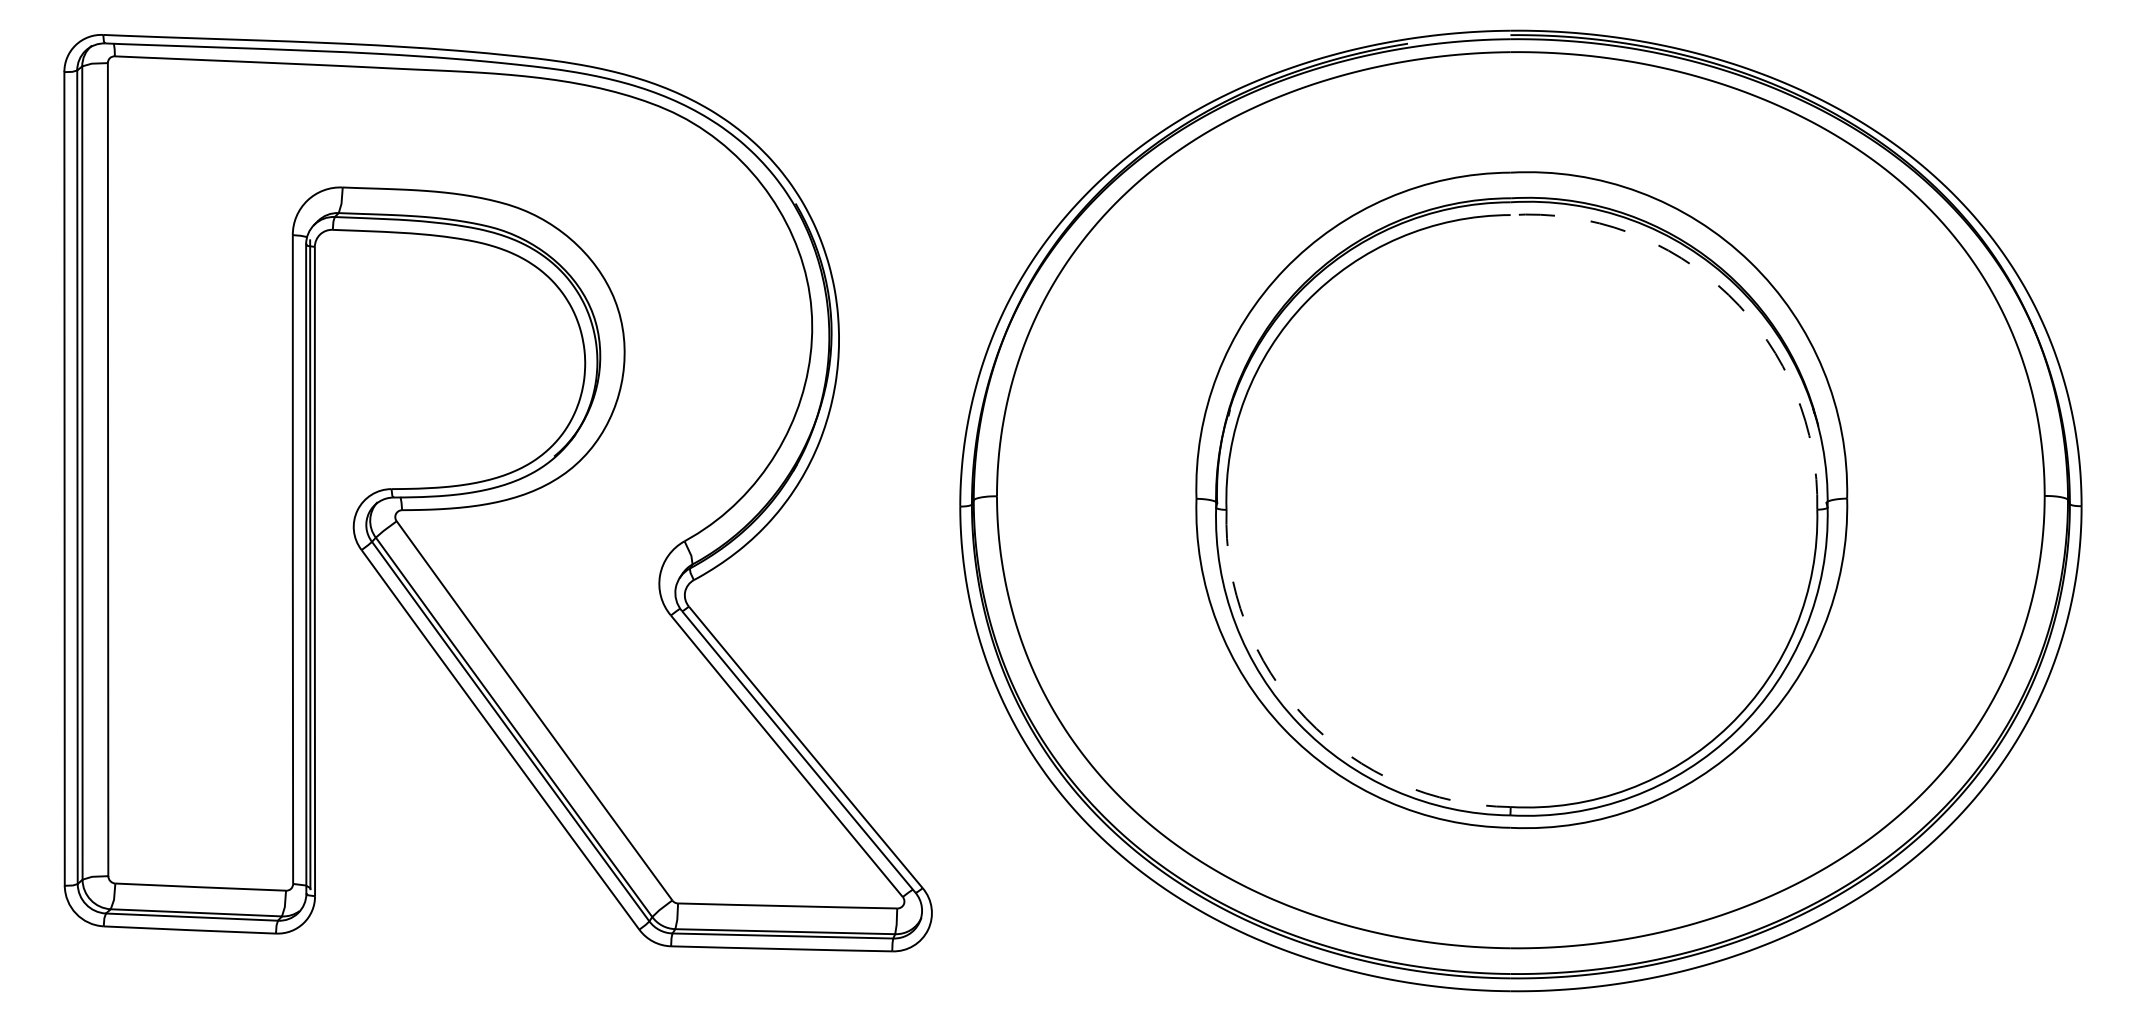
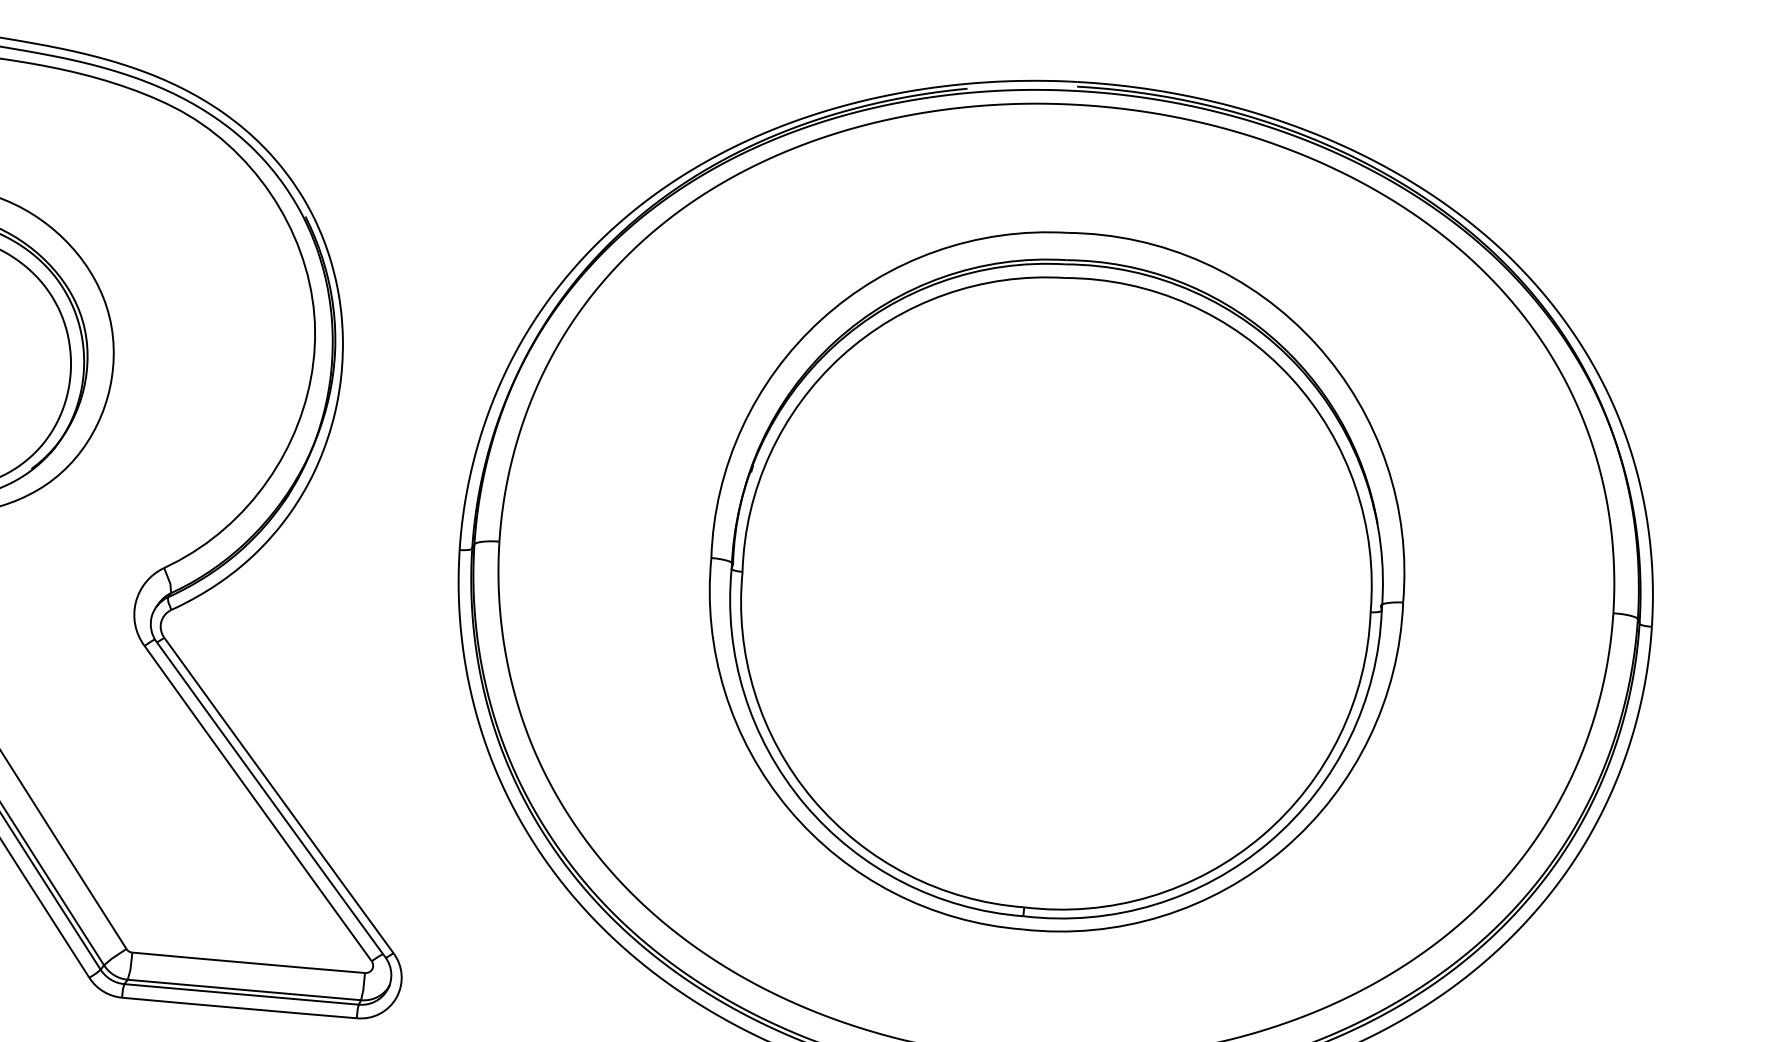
arc: (1728, 295) -> (1290, 378), dashed -> solid
arc: (1306, 718) -> (813, 799), dashed -> solid

